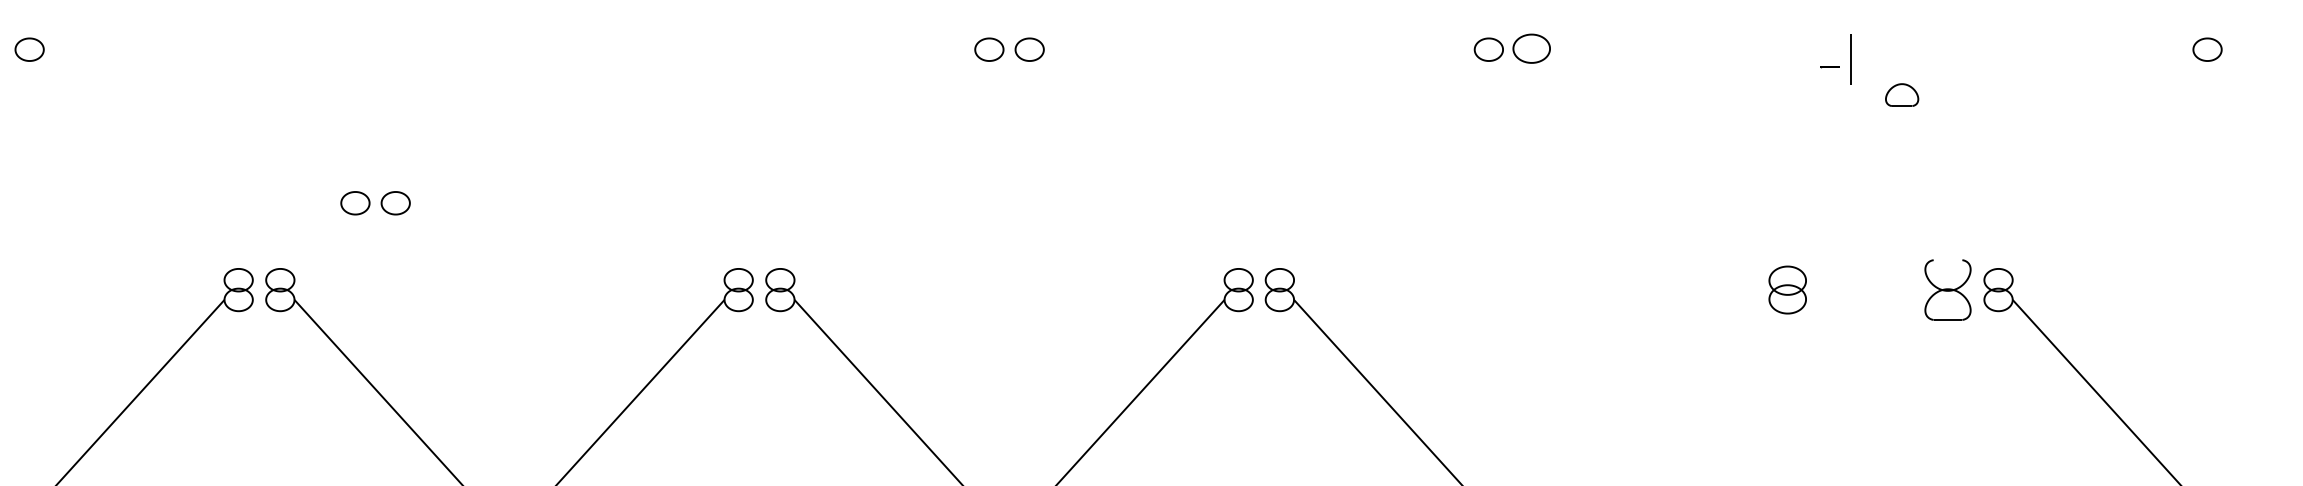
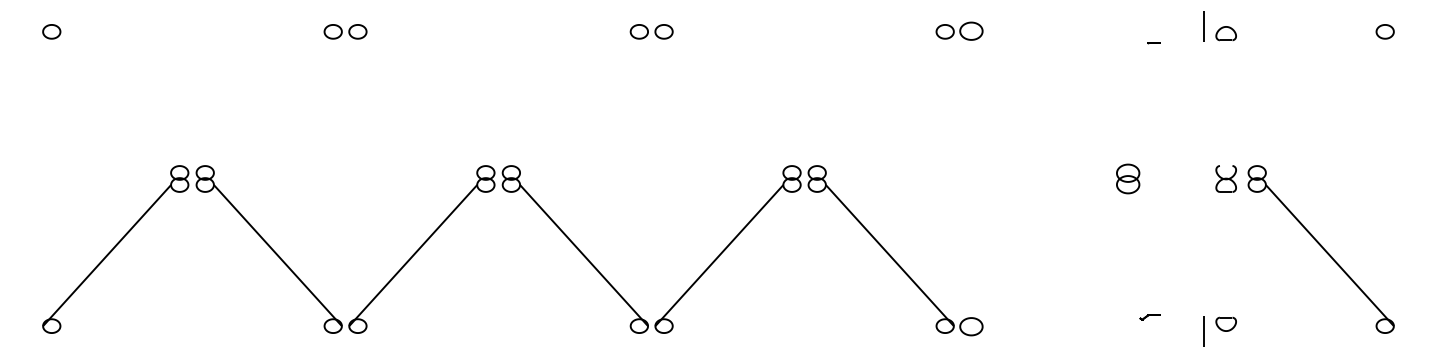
line: (1850, 60) -> (1203, 26), moved
part: (1900, 94) -> (1225, 33), moved
part: (375, 202) -> (345, 31), moved
part: (1946, 289) -> (1225, 178), size x0.71

